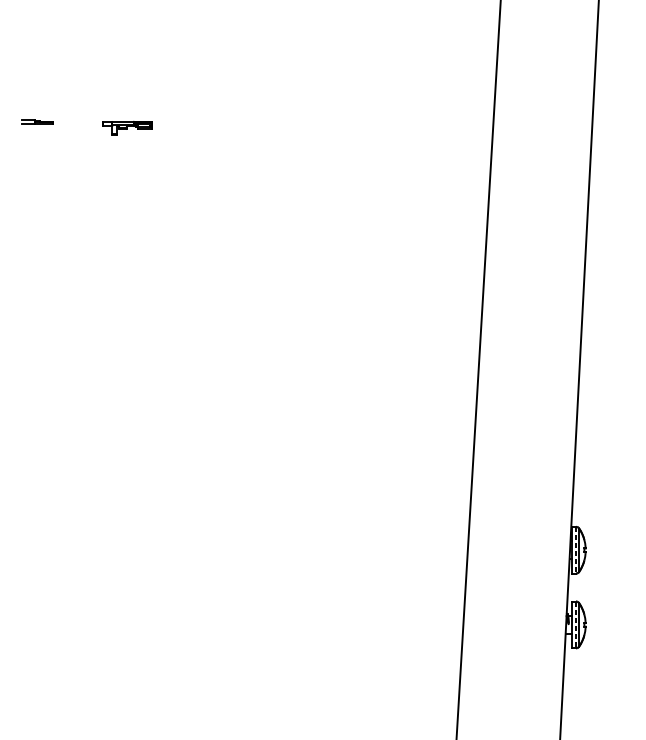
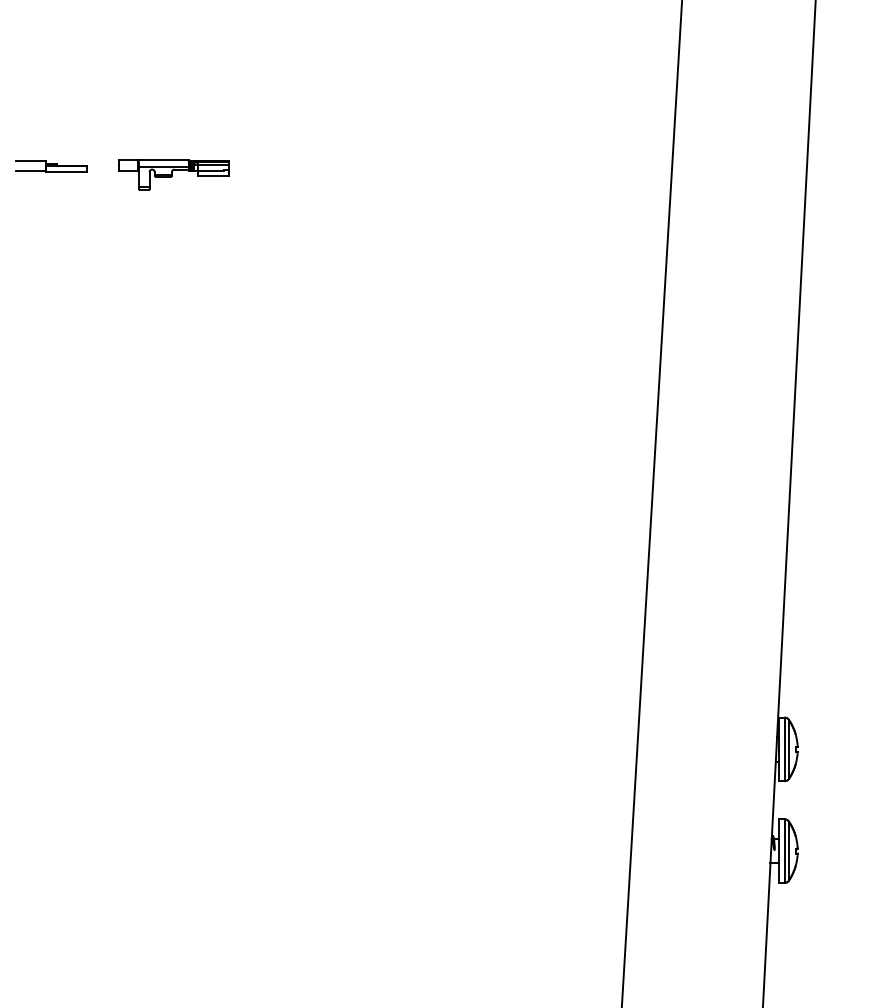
part: (37, 122) -> (51, 166), size x1.67
part: (127, 128) -> (173, 174), size x1.67
line: (575, 550) -> (784, 749), dashed -> solid
line: (575, 625) -> (784, 851), dashed -> solid

